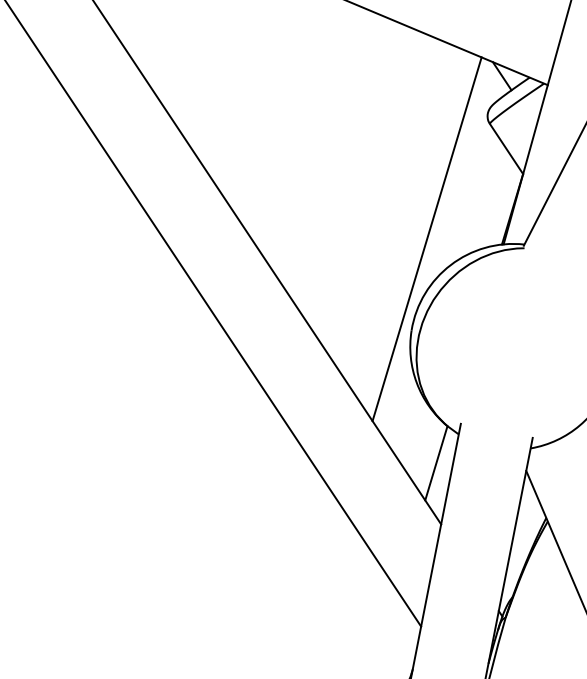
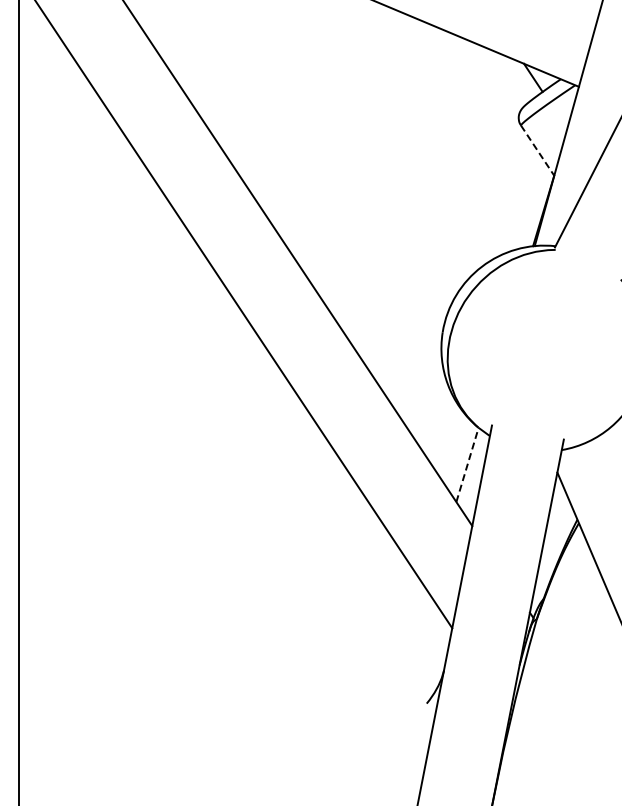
line: (506, 149) -> (537, 151), solid -> dashed
line: (426, 238) -> (457, 240), removed
line: (436, 462) -> (467, 464), solid -> dashed

